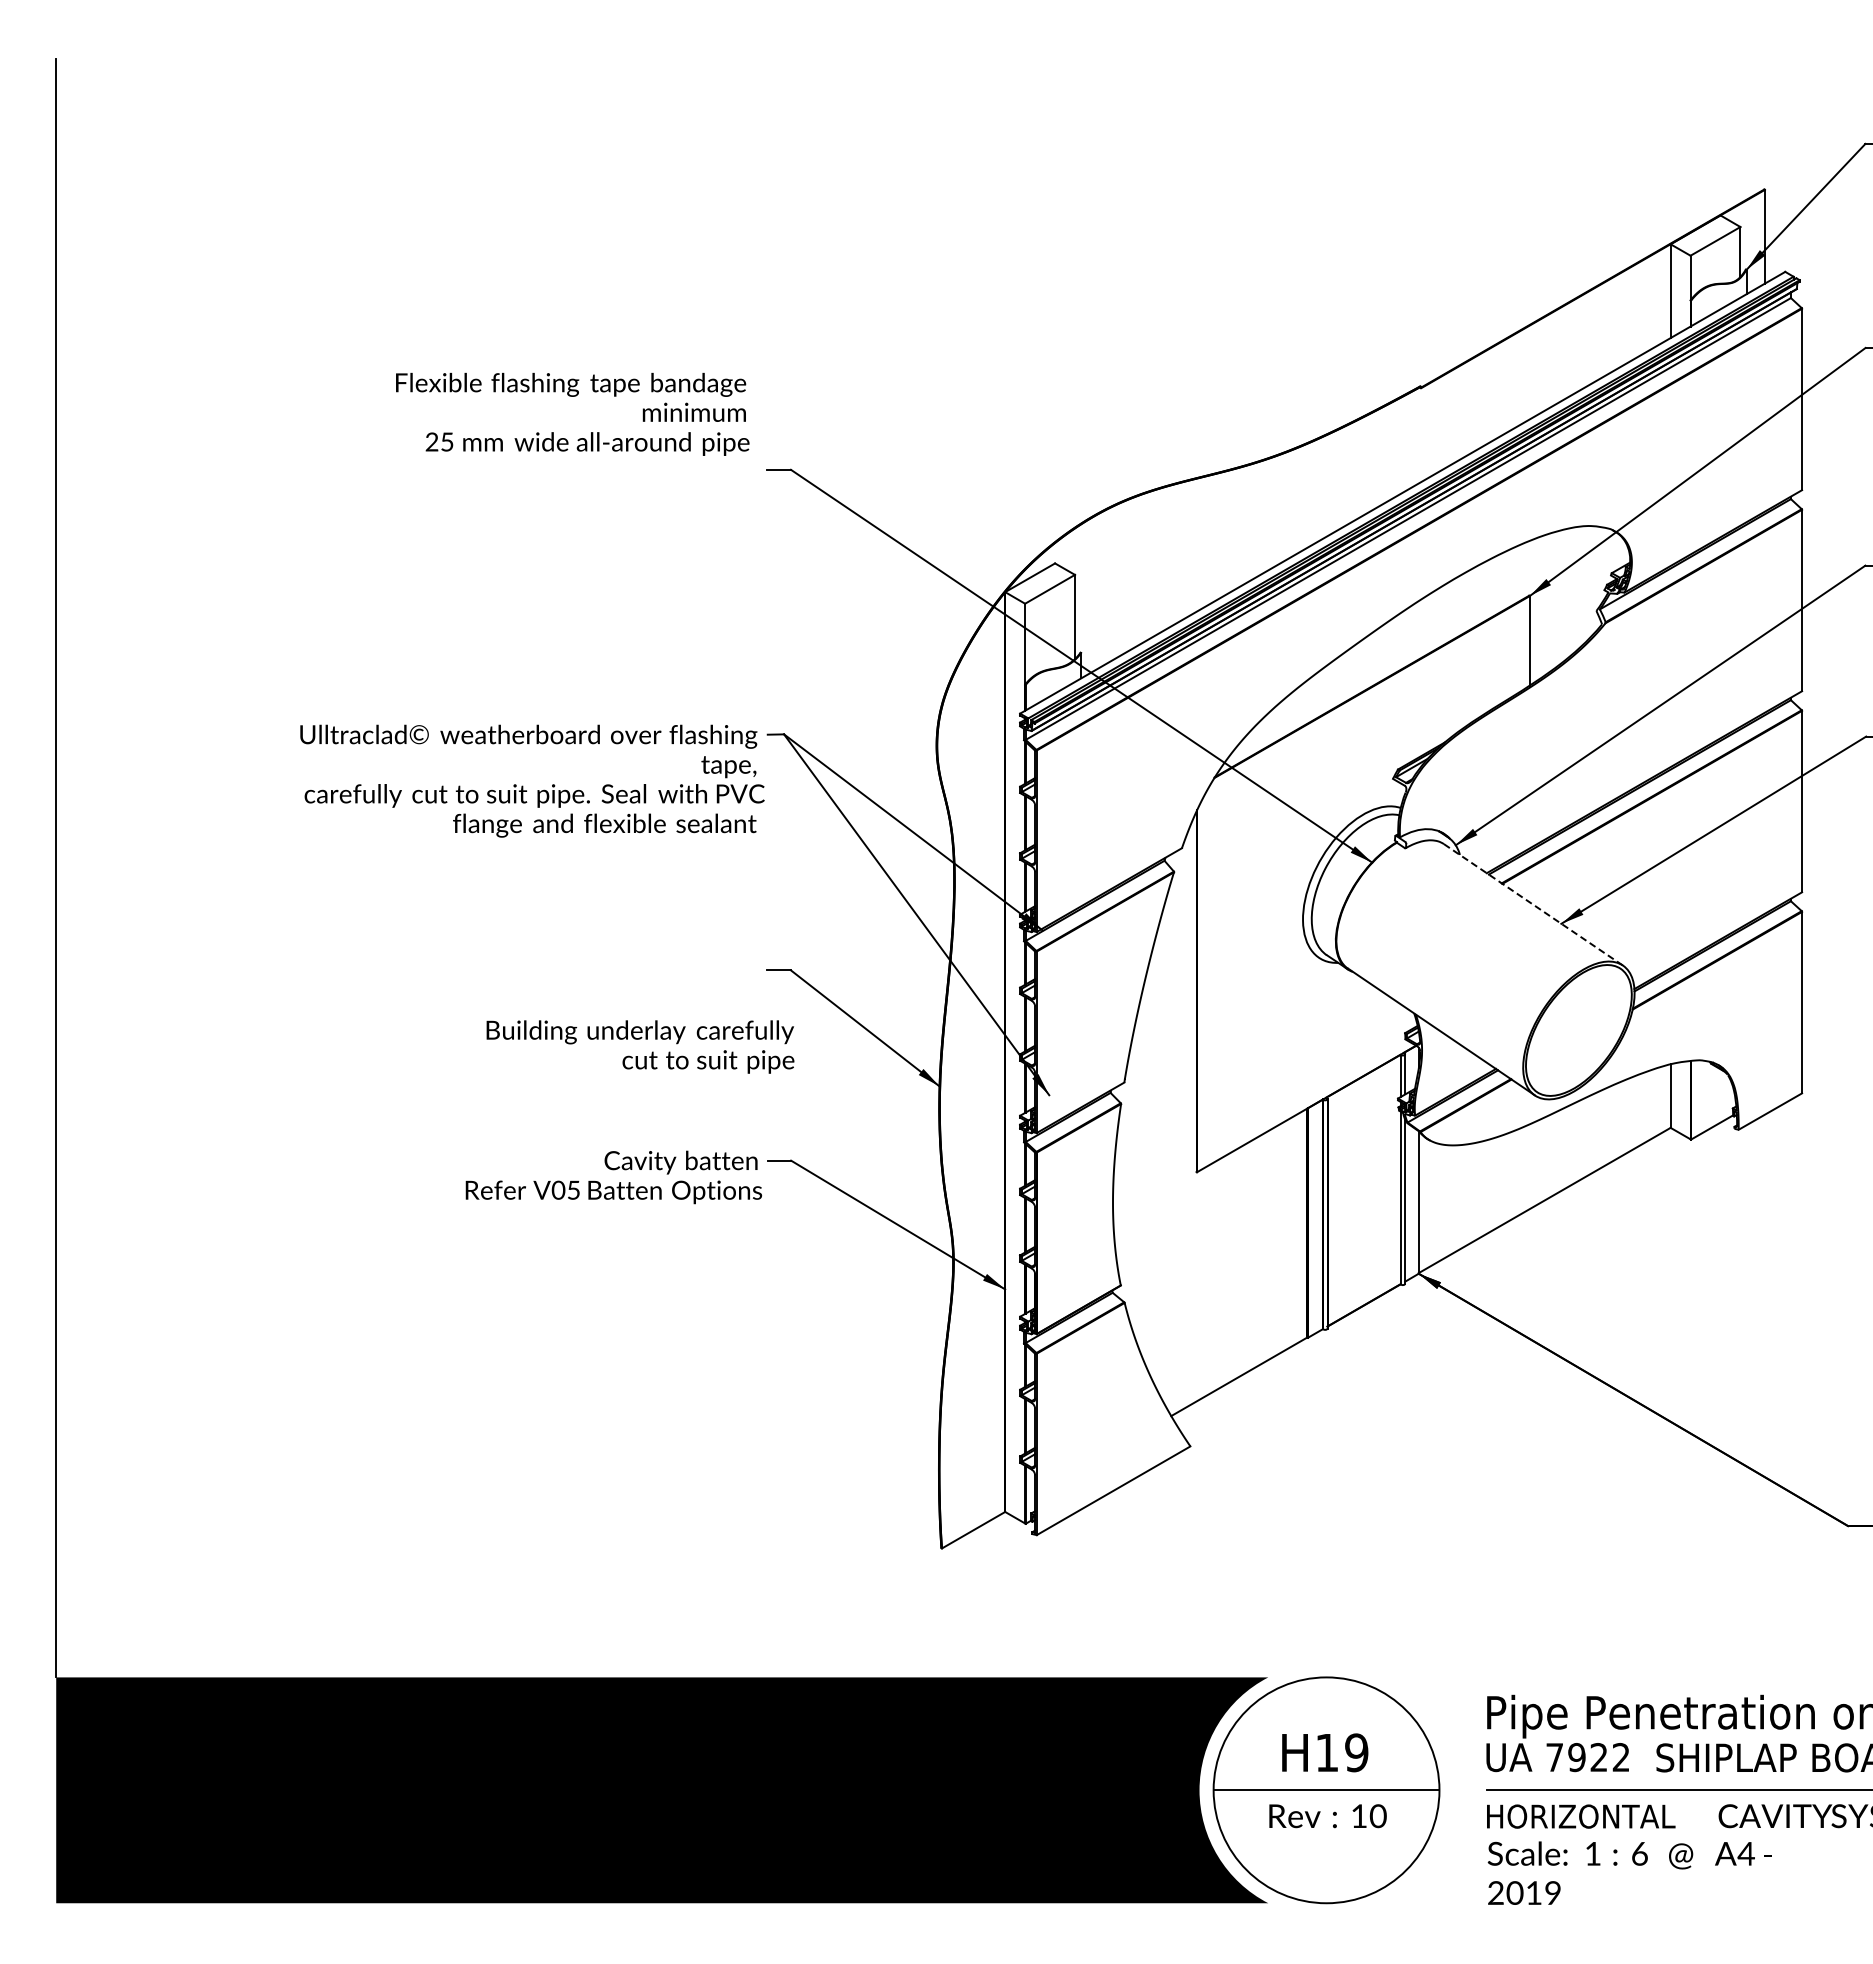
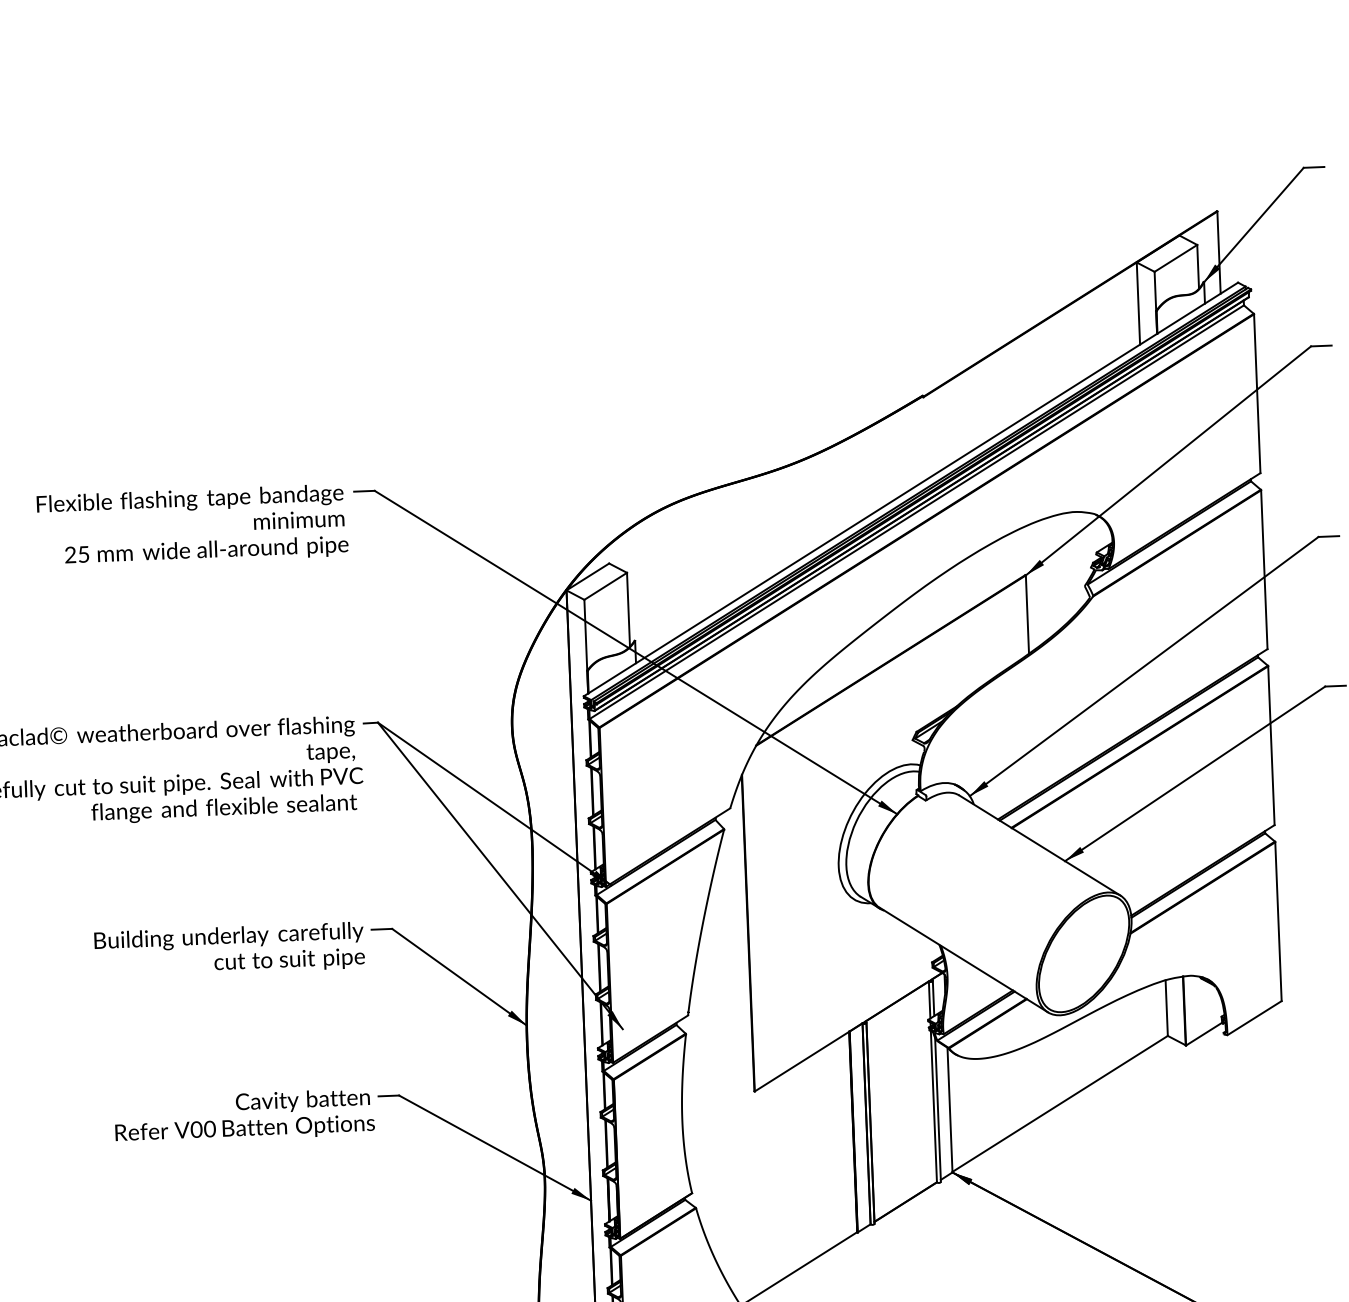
text: (572, 413) -> (192, 525), moved
line: (1533, 905) -> (1039, 846), dashed -> solid
text: (640, 1046) -> (229, 949), moved
text: (573, 1189) -> (209, 1128), V05 -> V00

